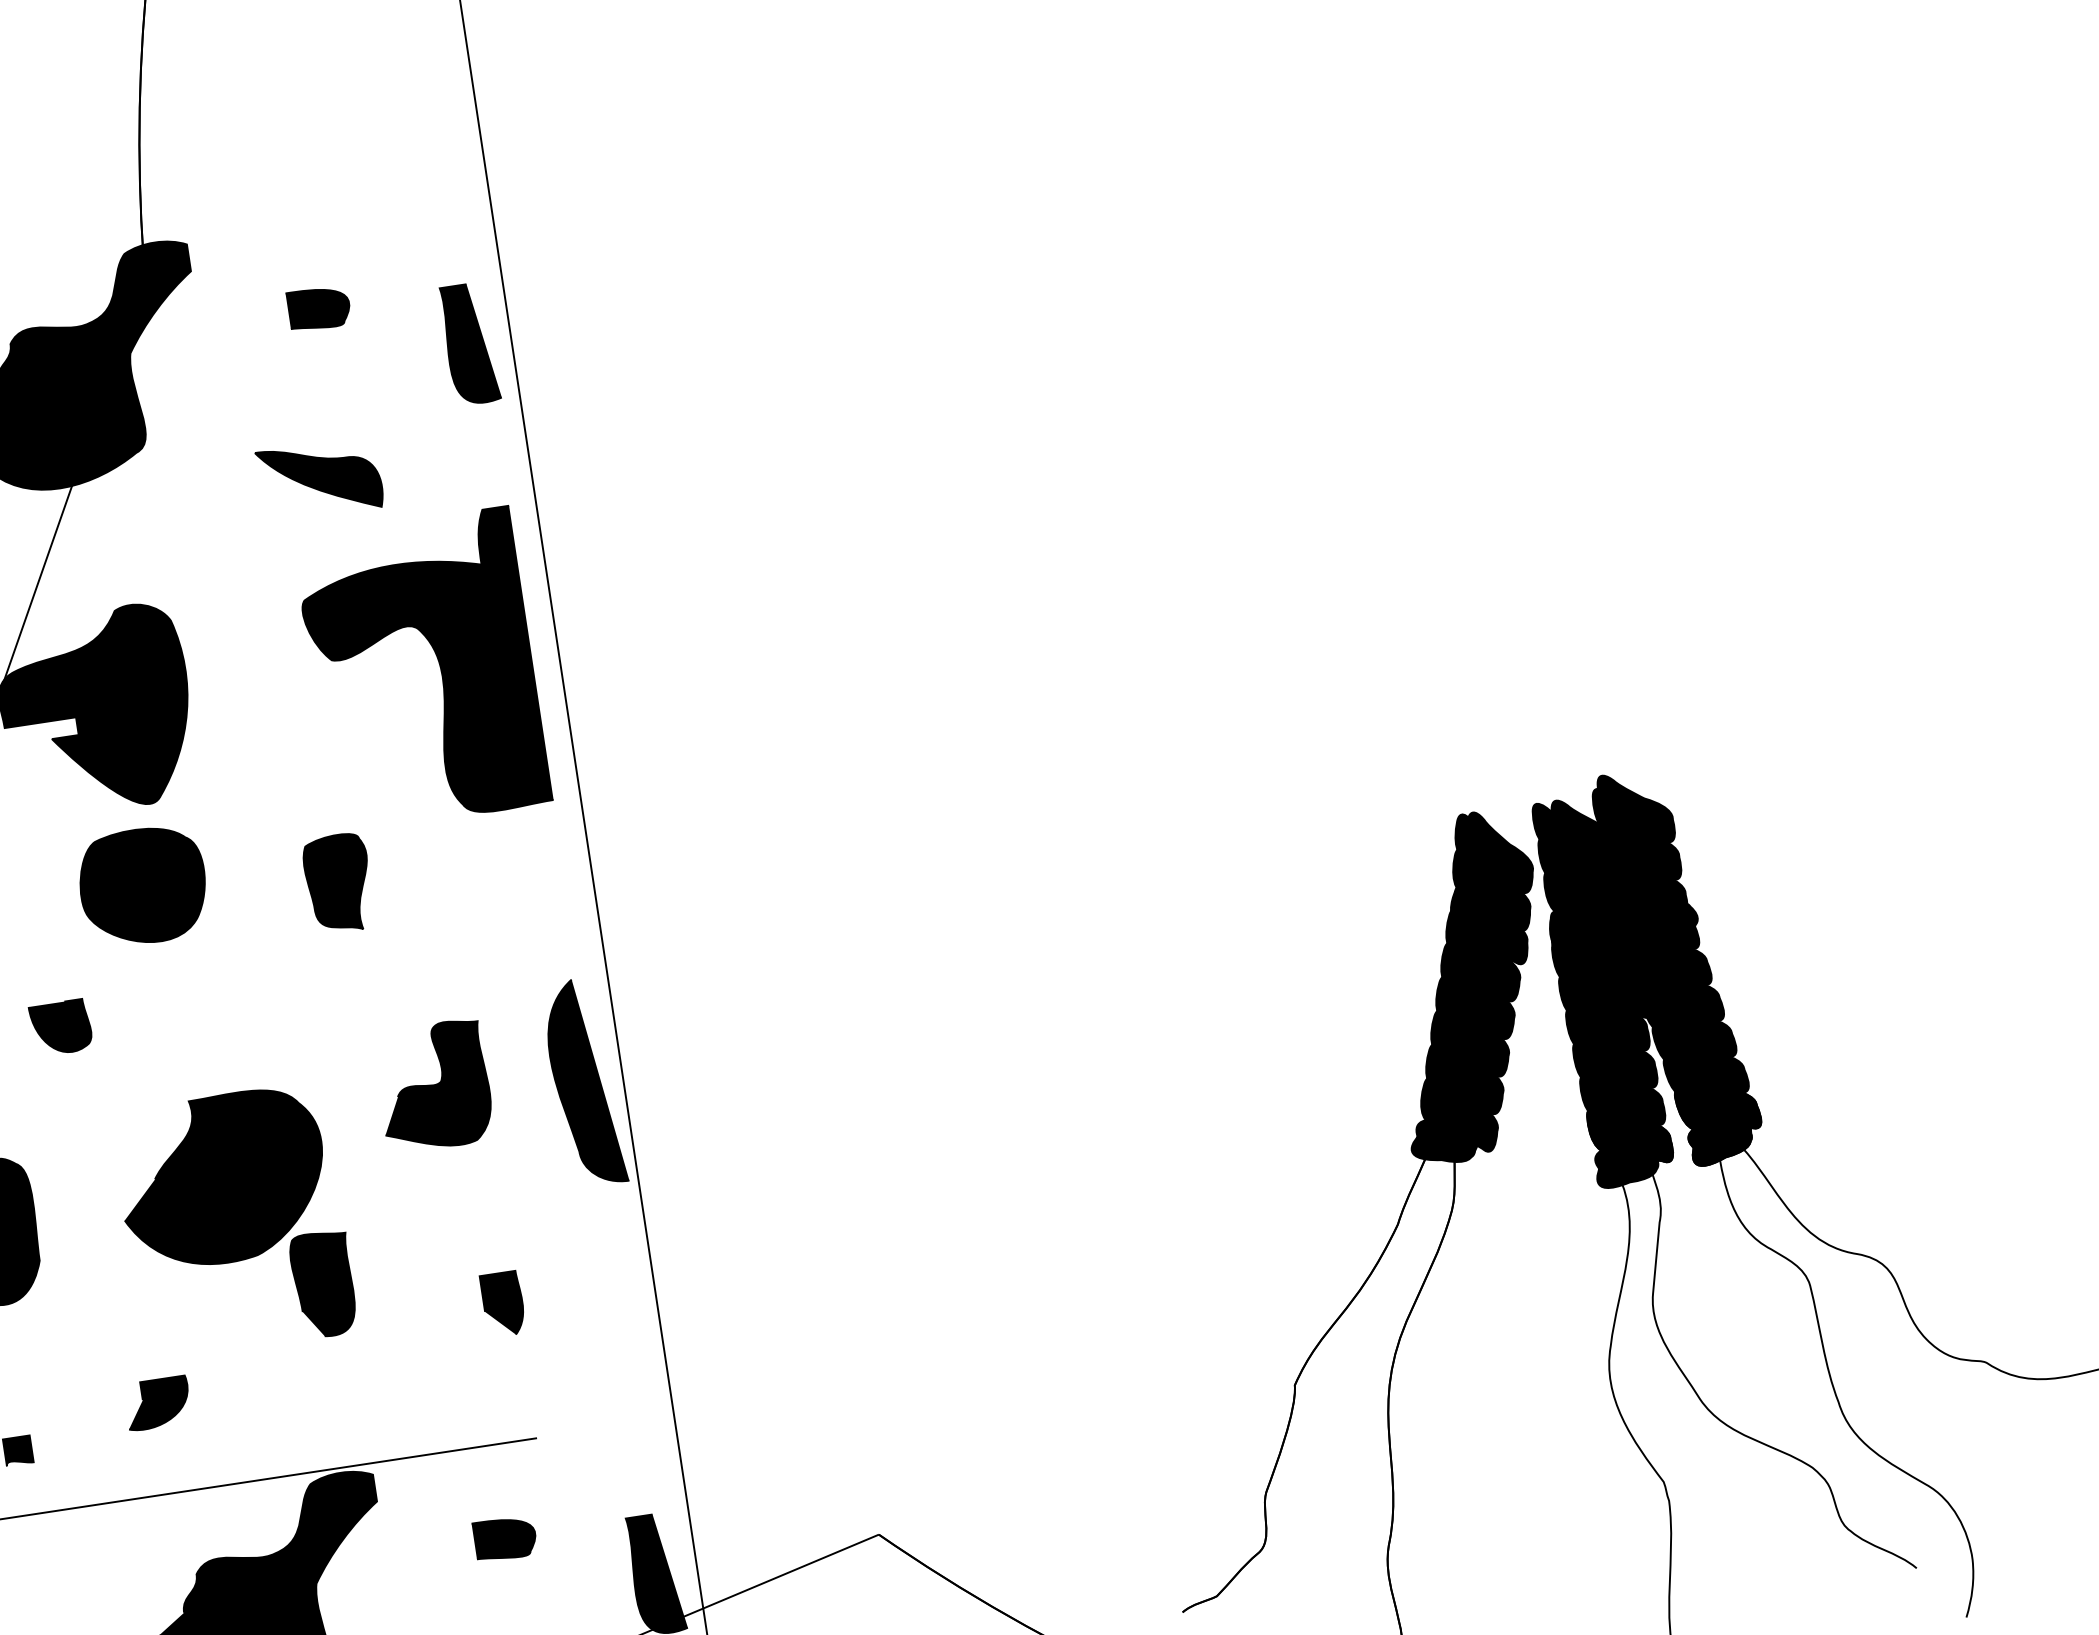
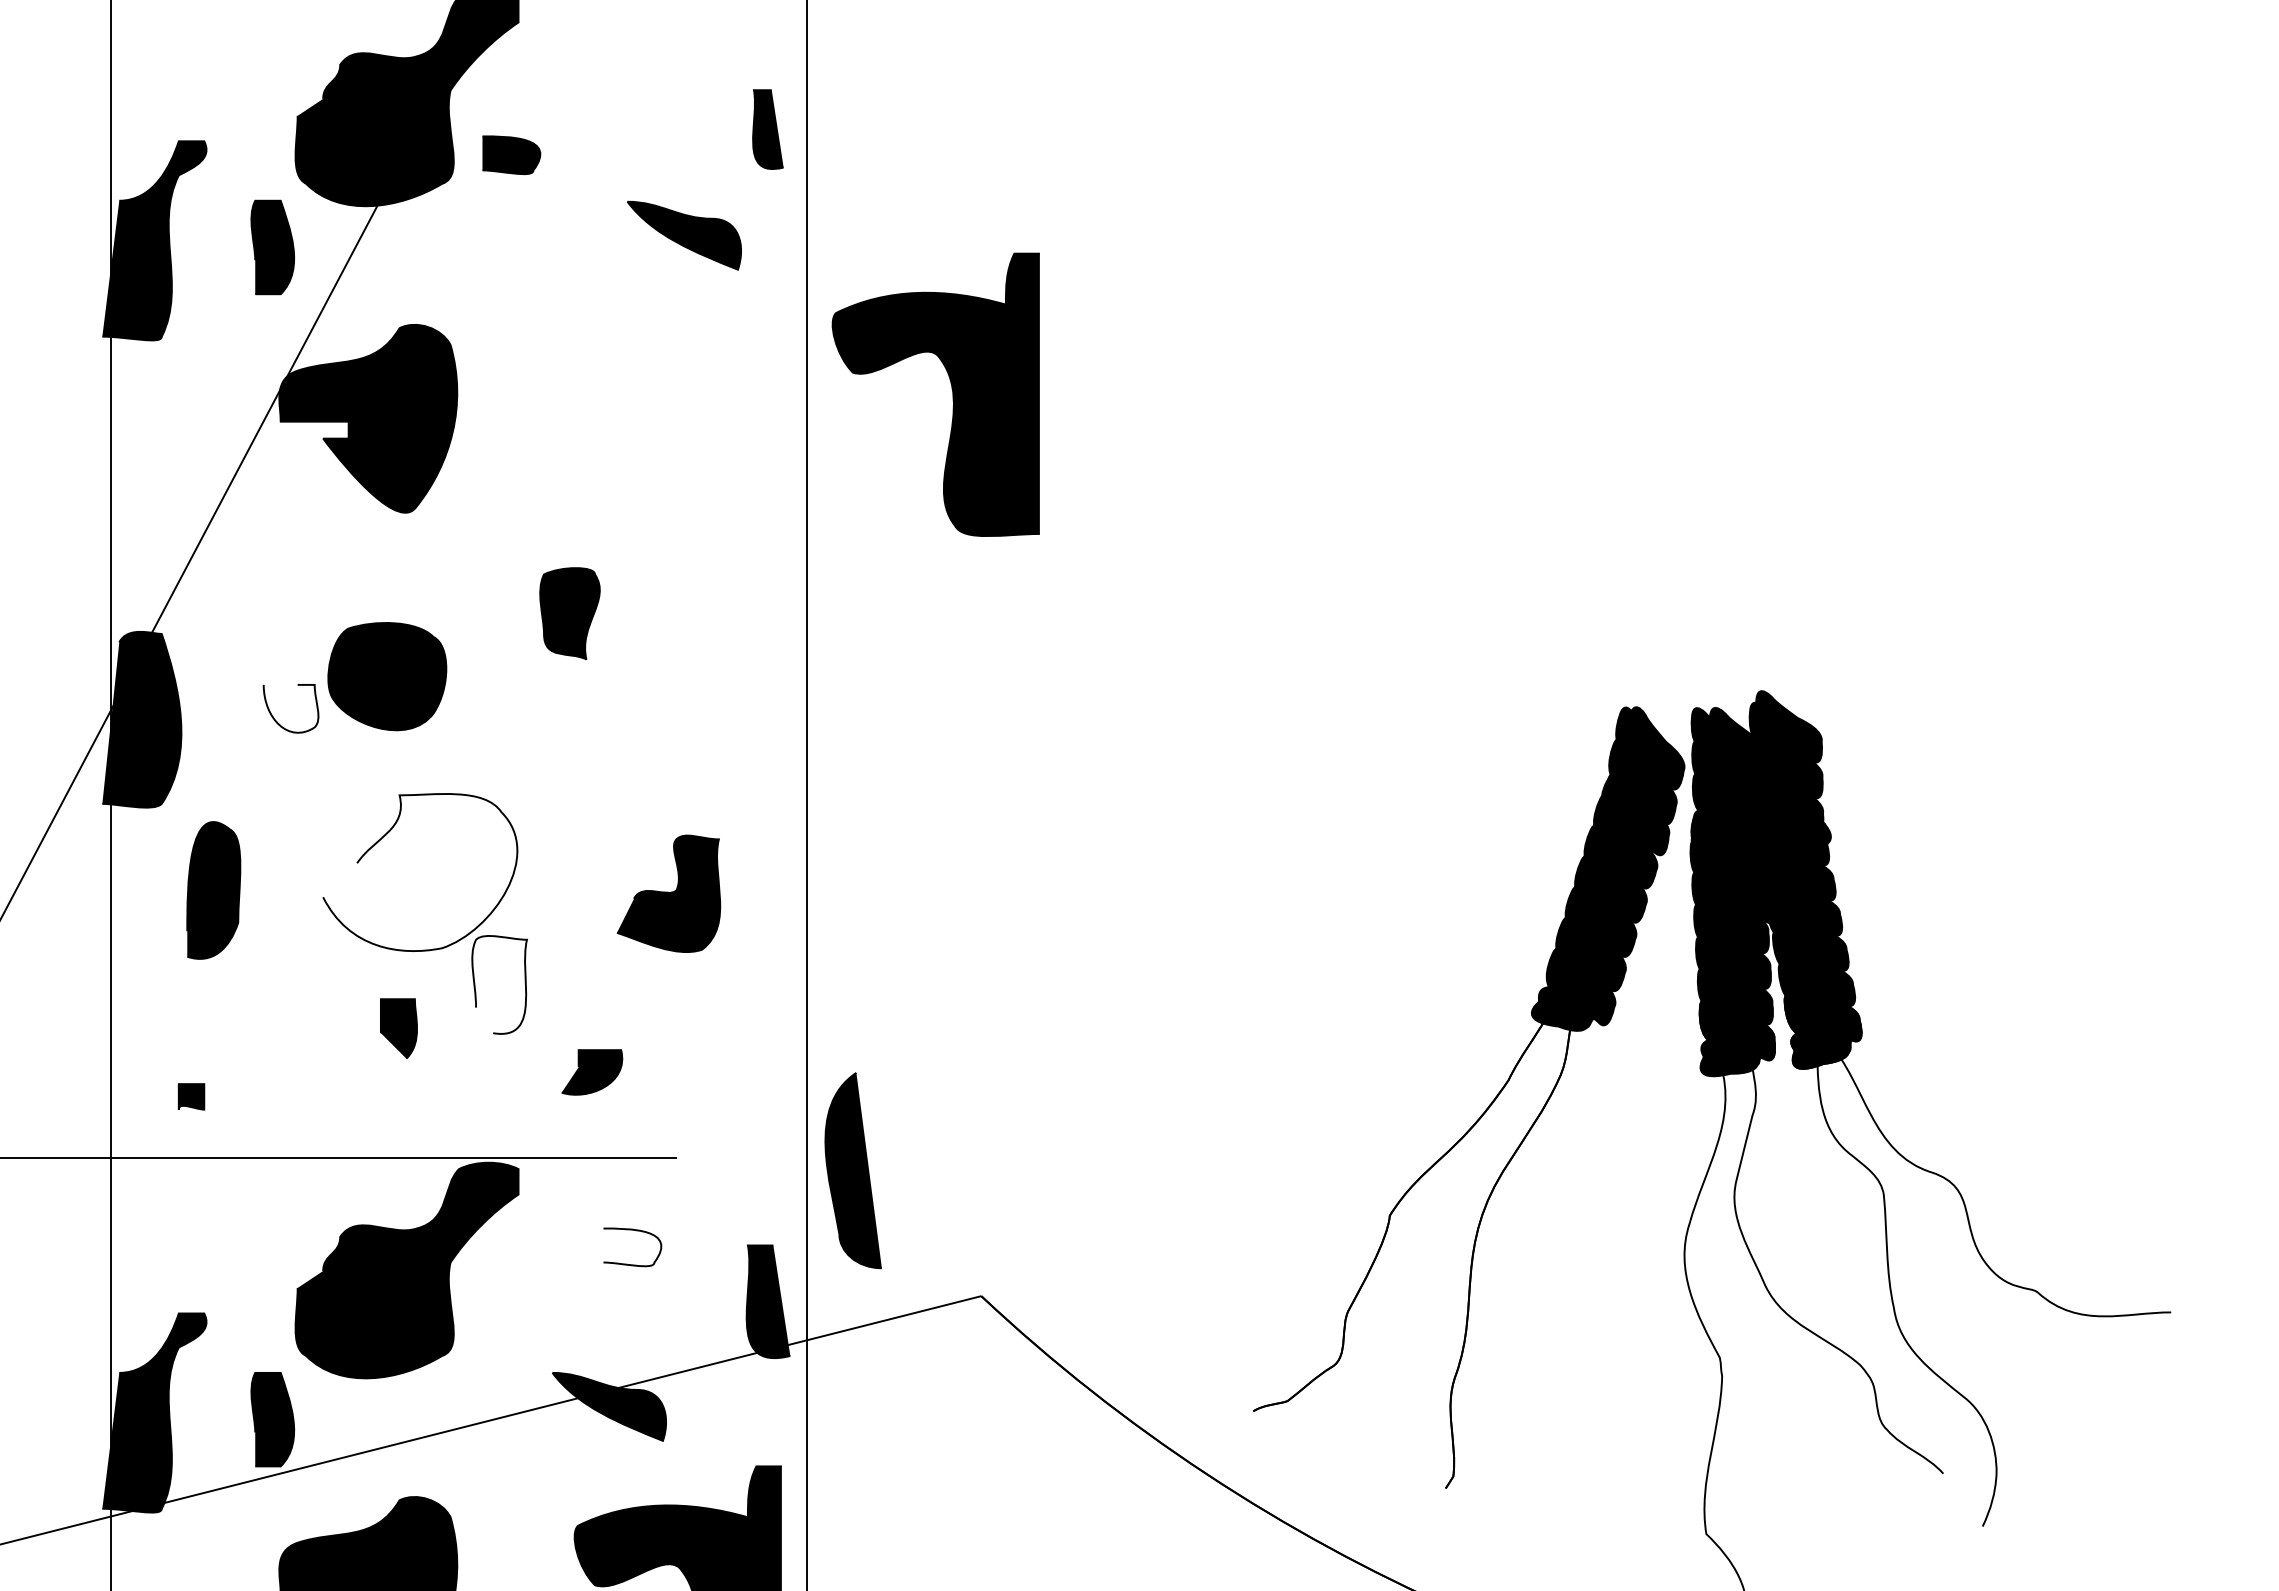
part: (318, 307) -> (511, 154), moved
part: (469, 344) -> (767, 129), size x0.7
part: (320, 479) -> (684, 235), moved
part: (437, 662) -> (951, 389), moved
part: (143, 886) -> (387, 676), moved
fill: (60, 1027) -> (290, 708), removed
part: (583, 1082) -> (852, 1170), moved
part: (433, 1086) -> (668, 893), moved
fill: (223, 1179) -> (420, 872), removed
fill: (323, 1284) -> (499, 984), removed
part: (502, 1304) -> (398, 1028), moved
part: (158, 1403) -> (592, 1072), moved
fill: (505, 1538) -> (632, 1247), removed

